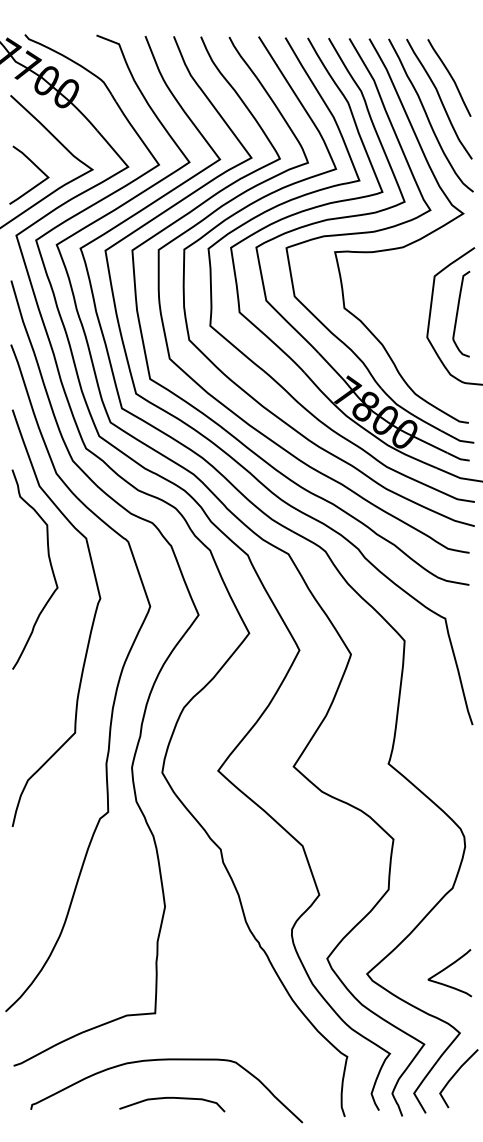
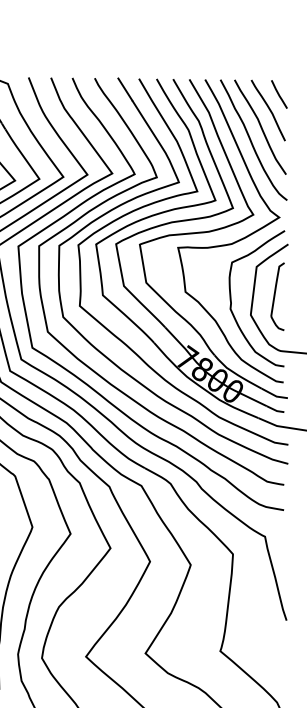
curve: (463, 57) -> (279, 94), added
curve: (403, 322) -> (232, 303), added

